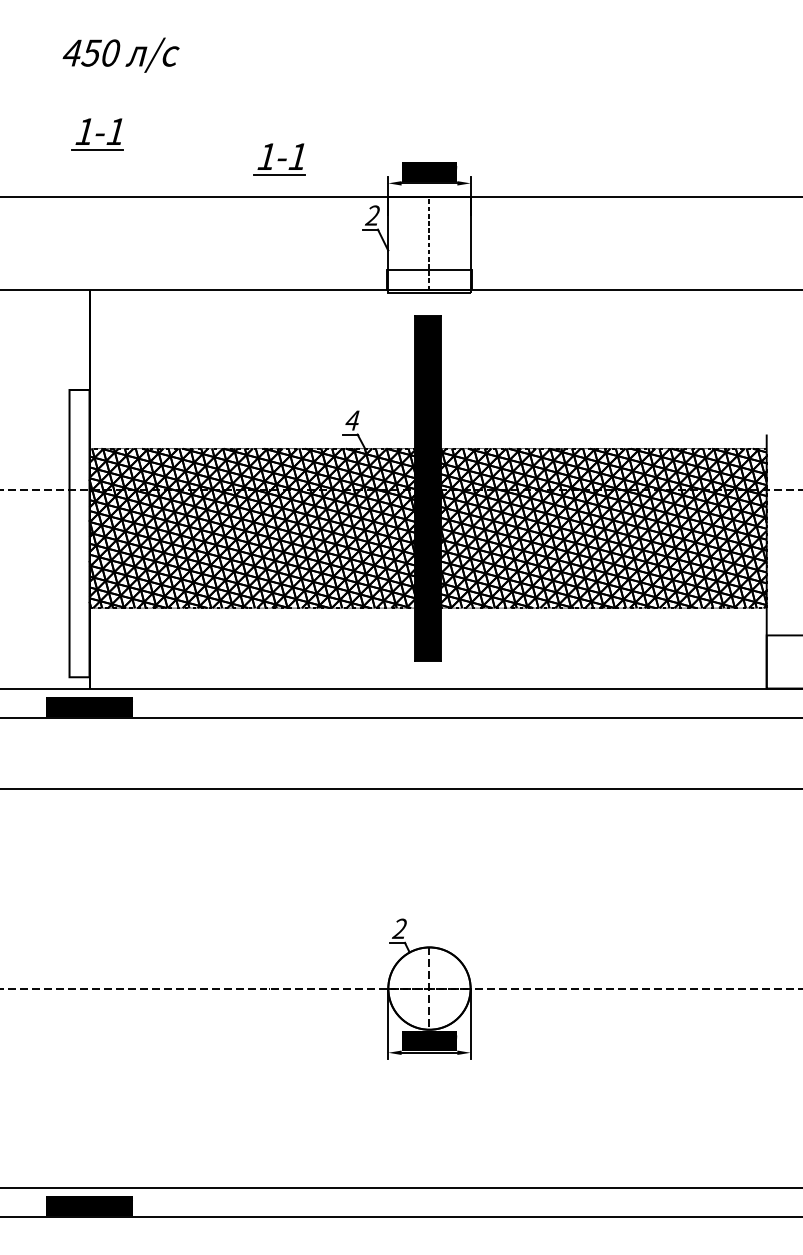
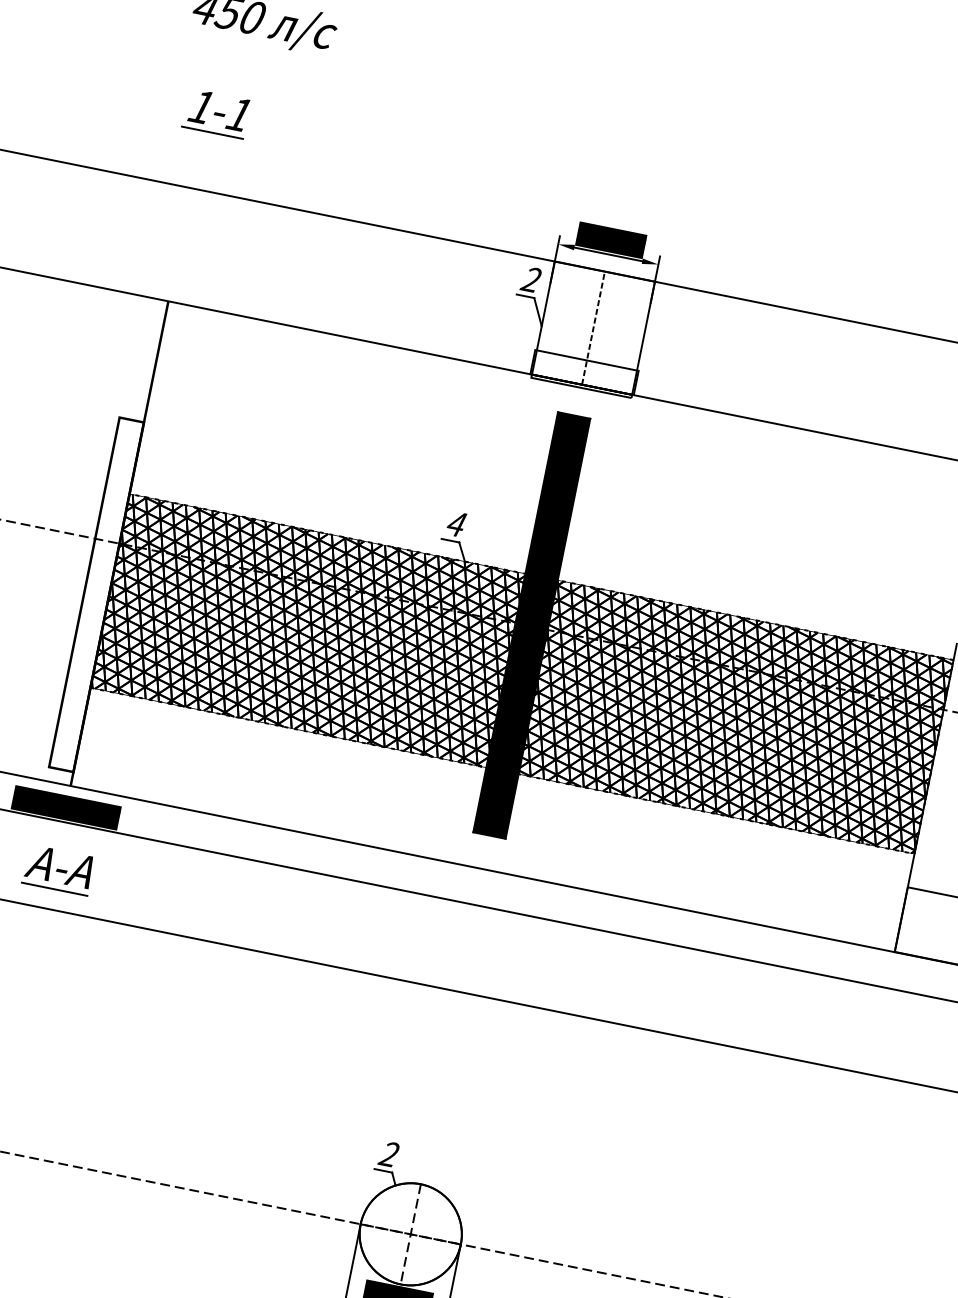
part: (279, 159) -> (431, 188), removed
part: (92, 757) -> (57, 870), added

